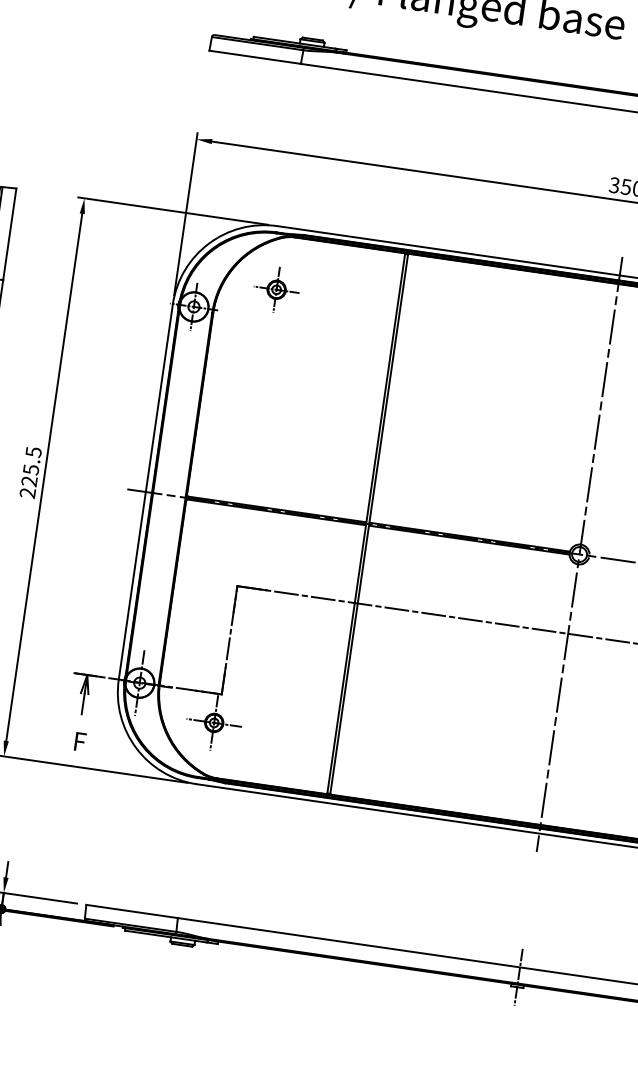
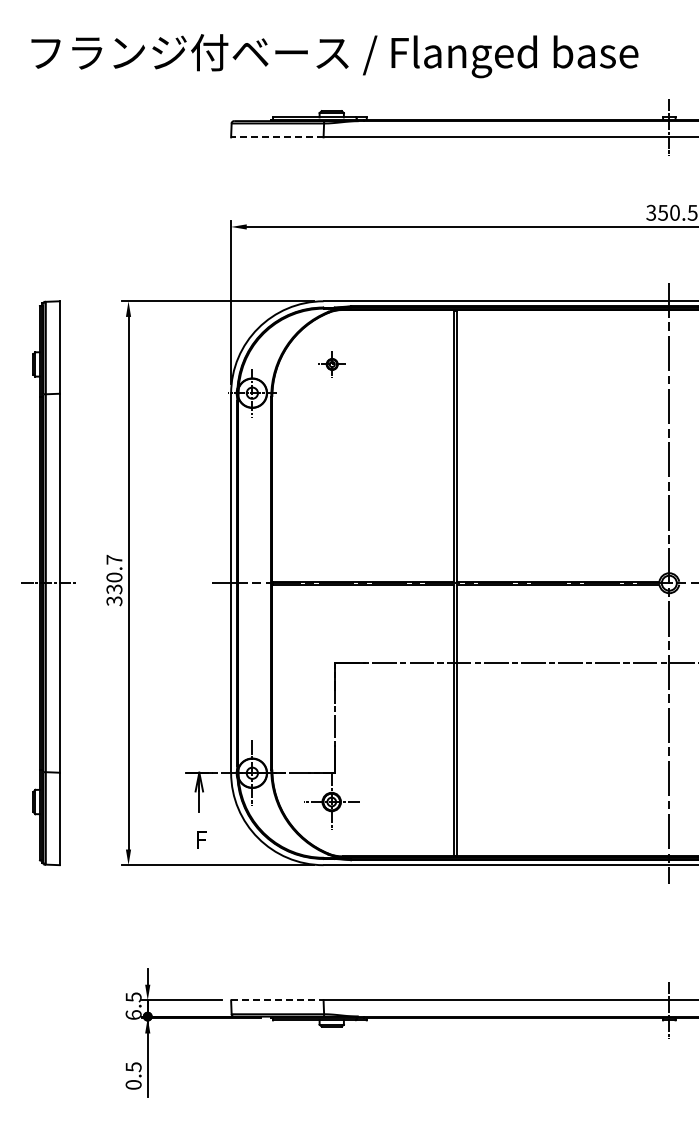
line: (254, 57) -> (276, 137), solid -> dashed
part: (277, 289) -> (332, 364), size x0.6
text: (30, 472) -> (114, 580), 225.5 -> 330.7
line: (132, 911) -> (277, 1000), solid -> dashed

